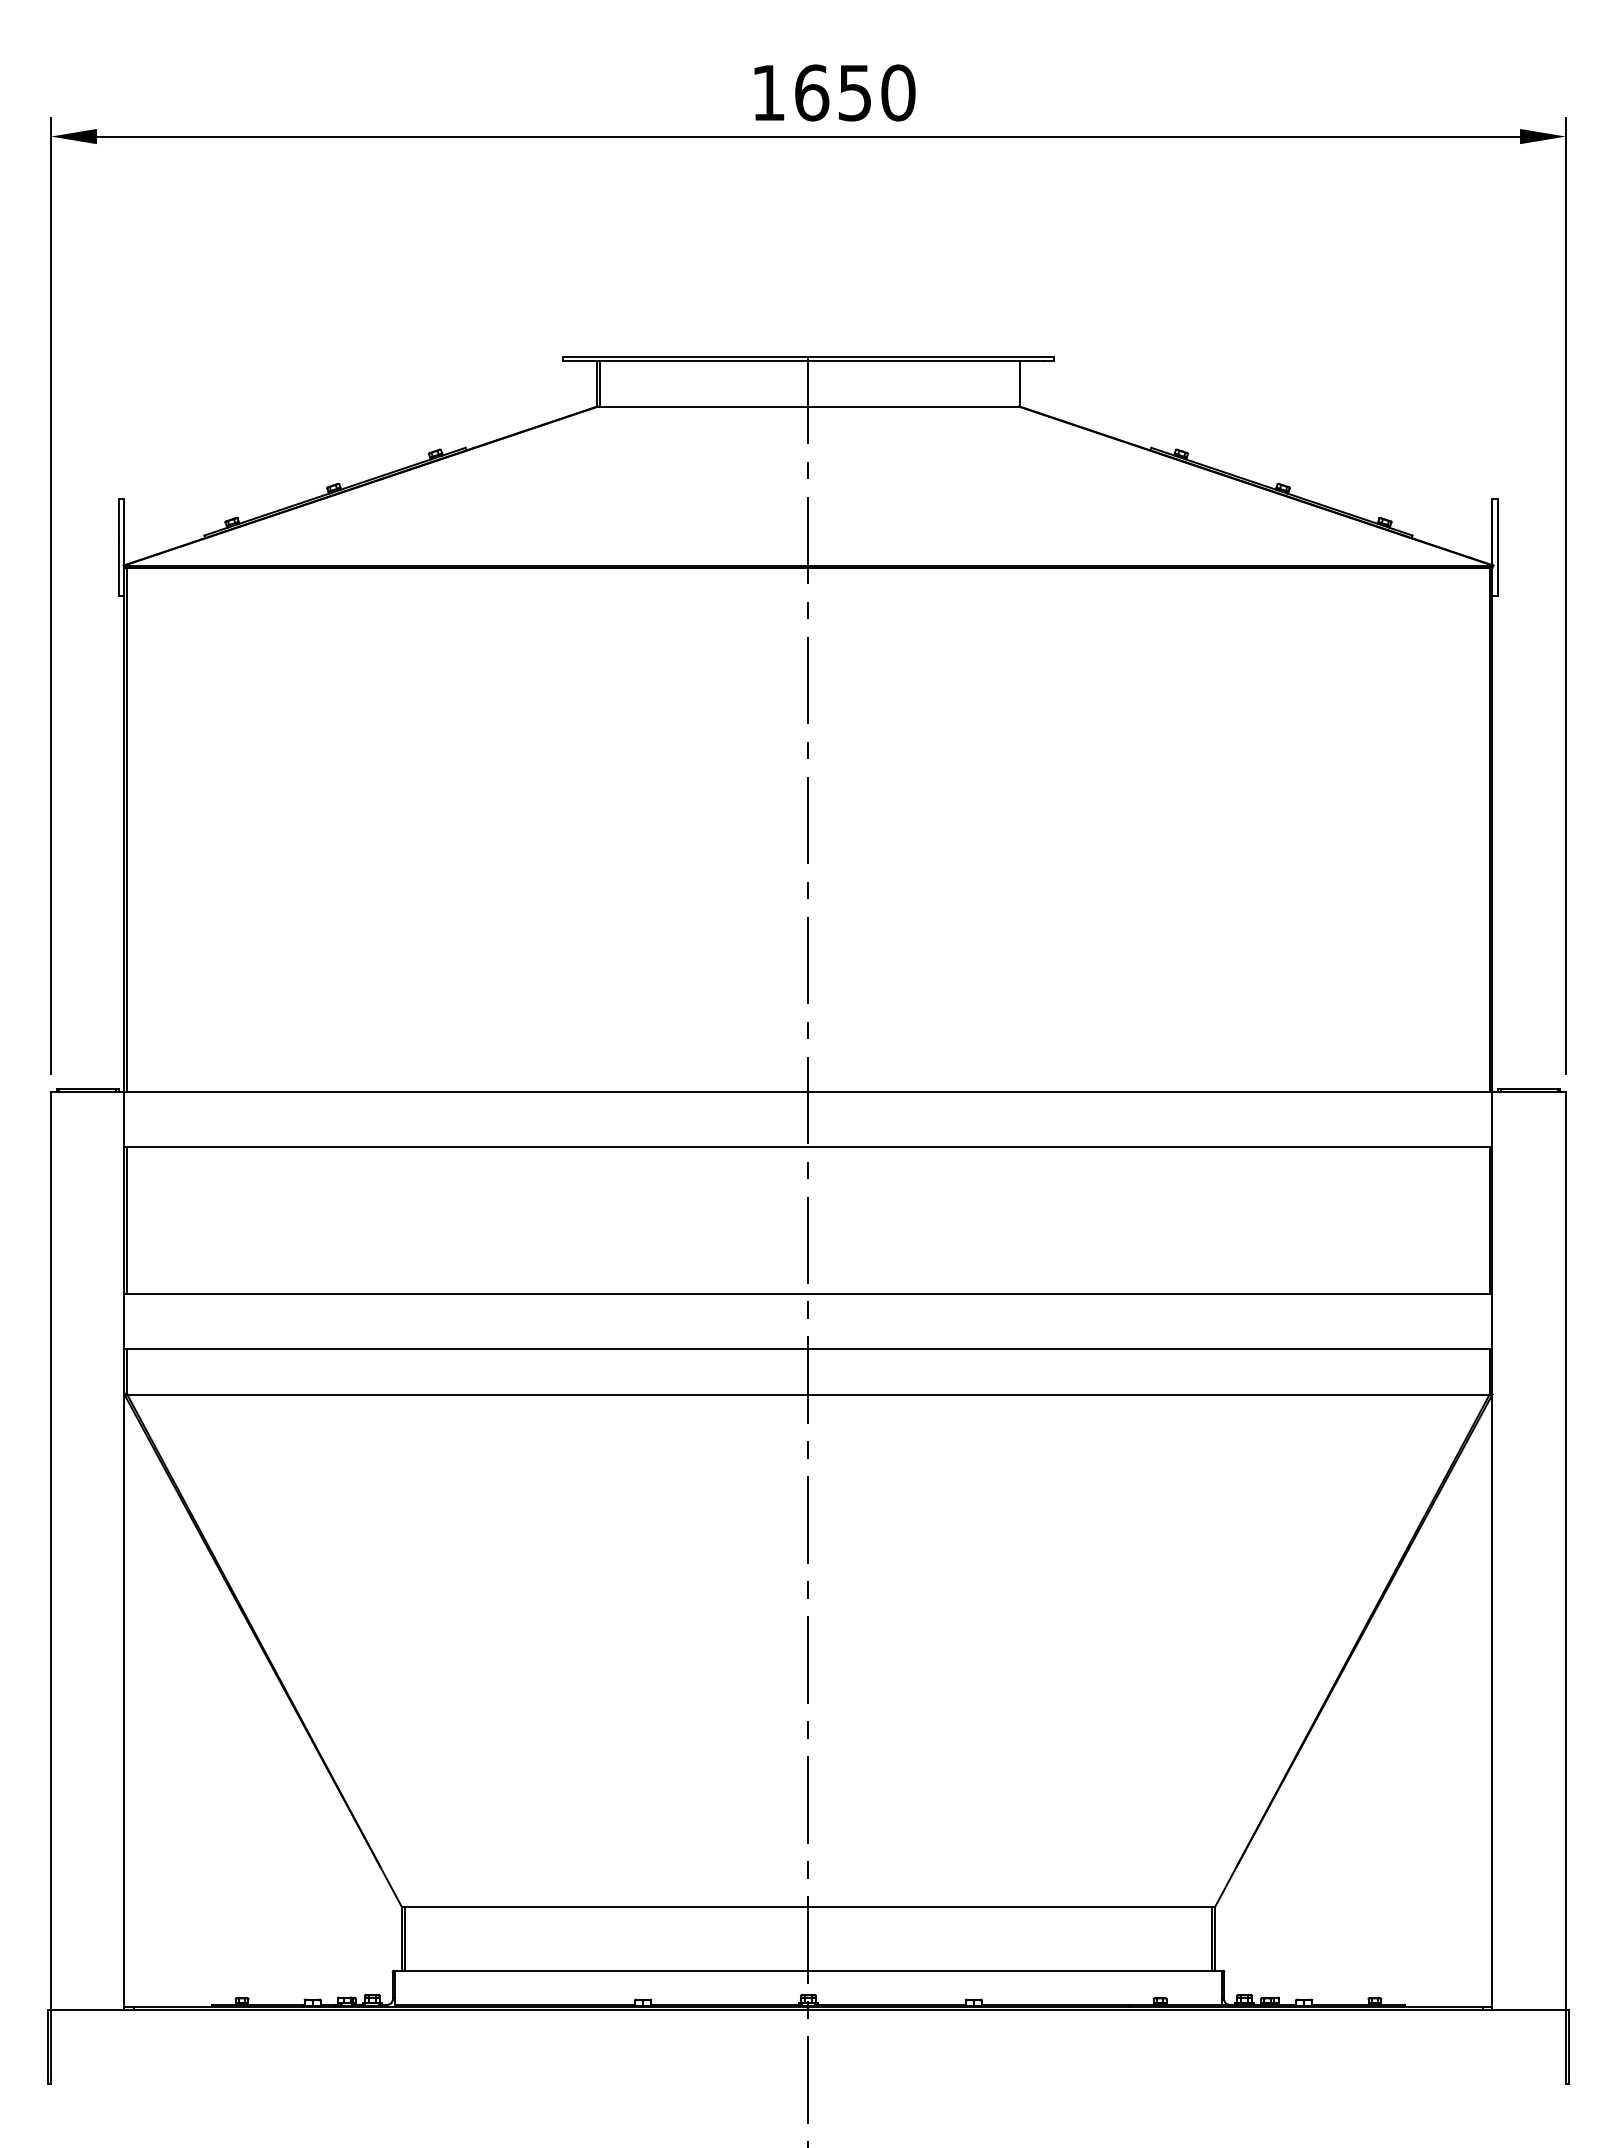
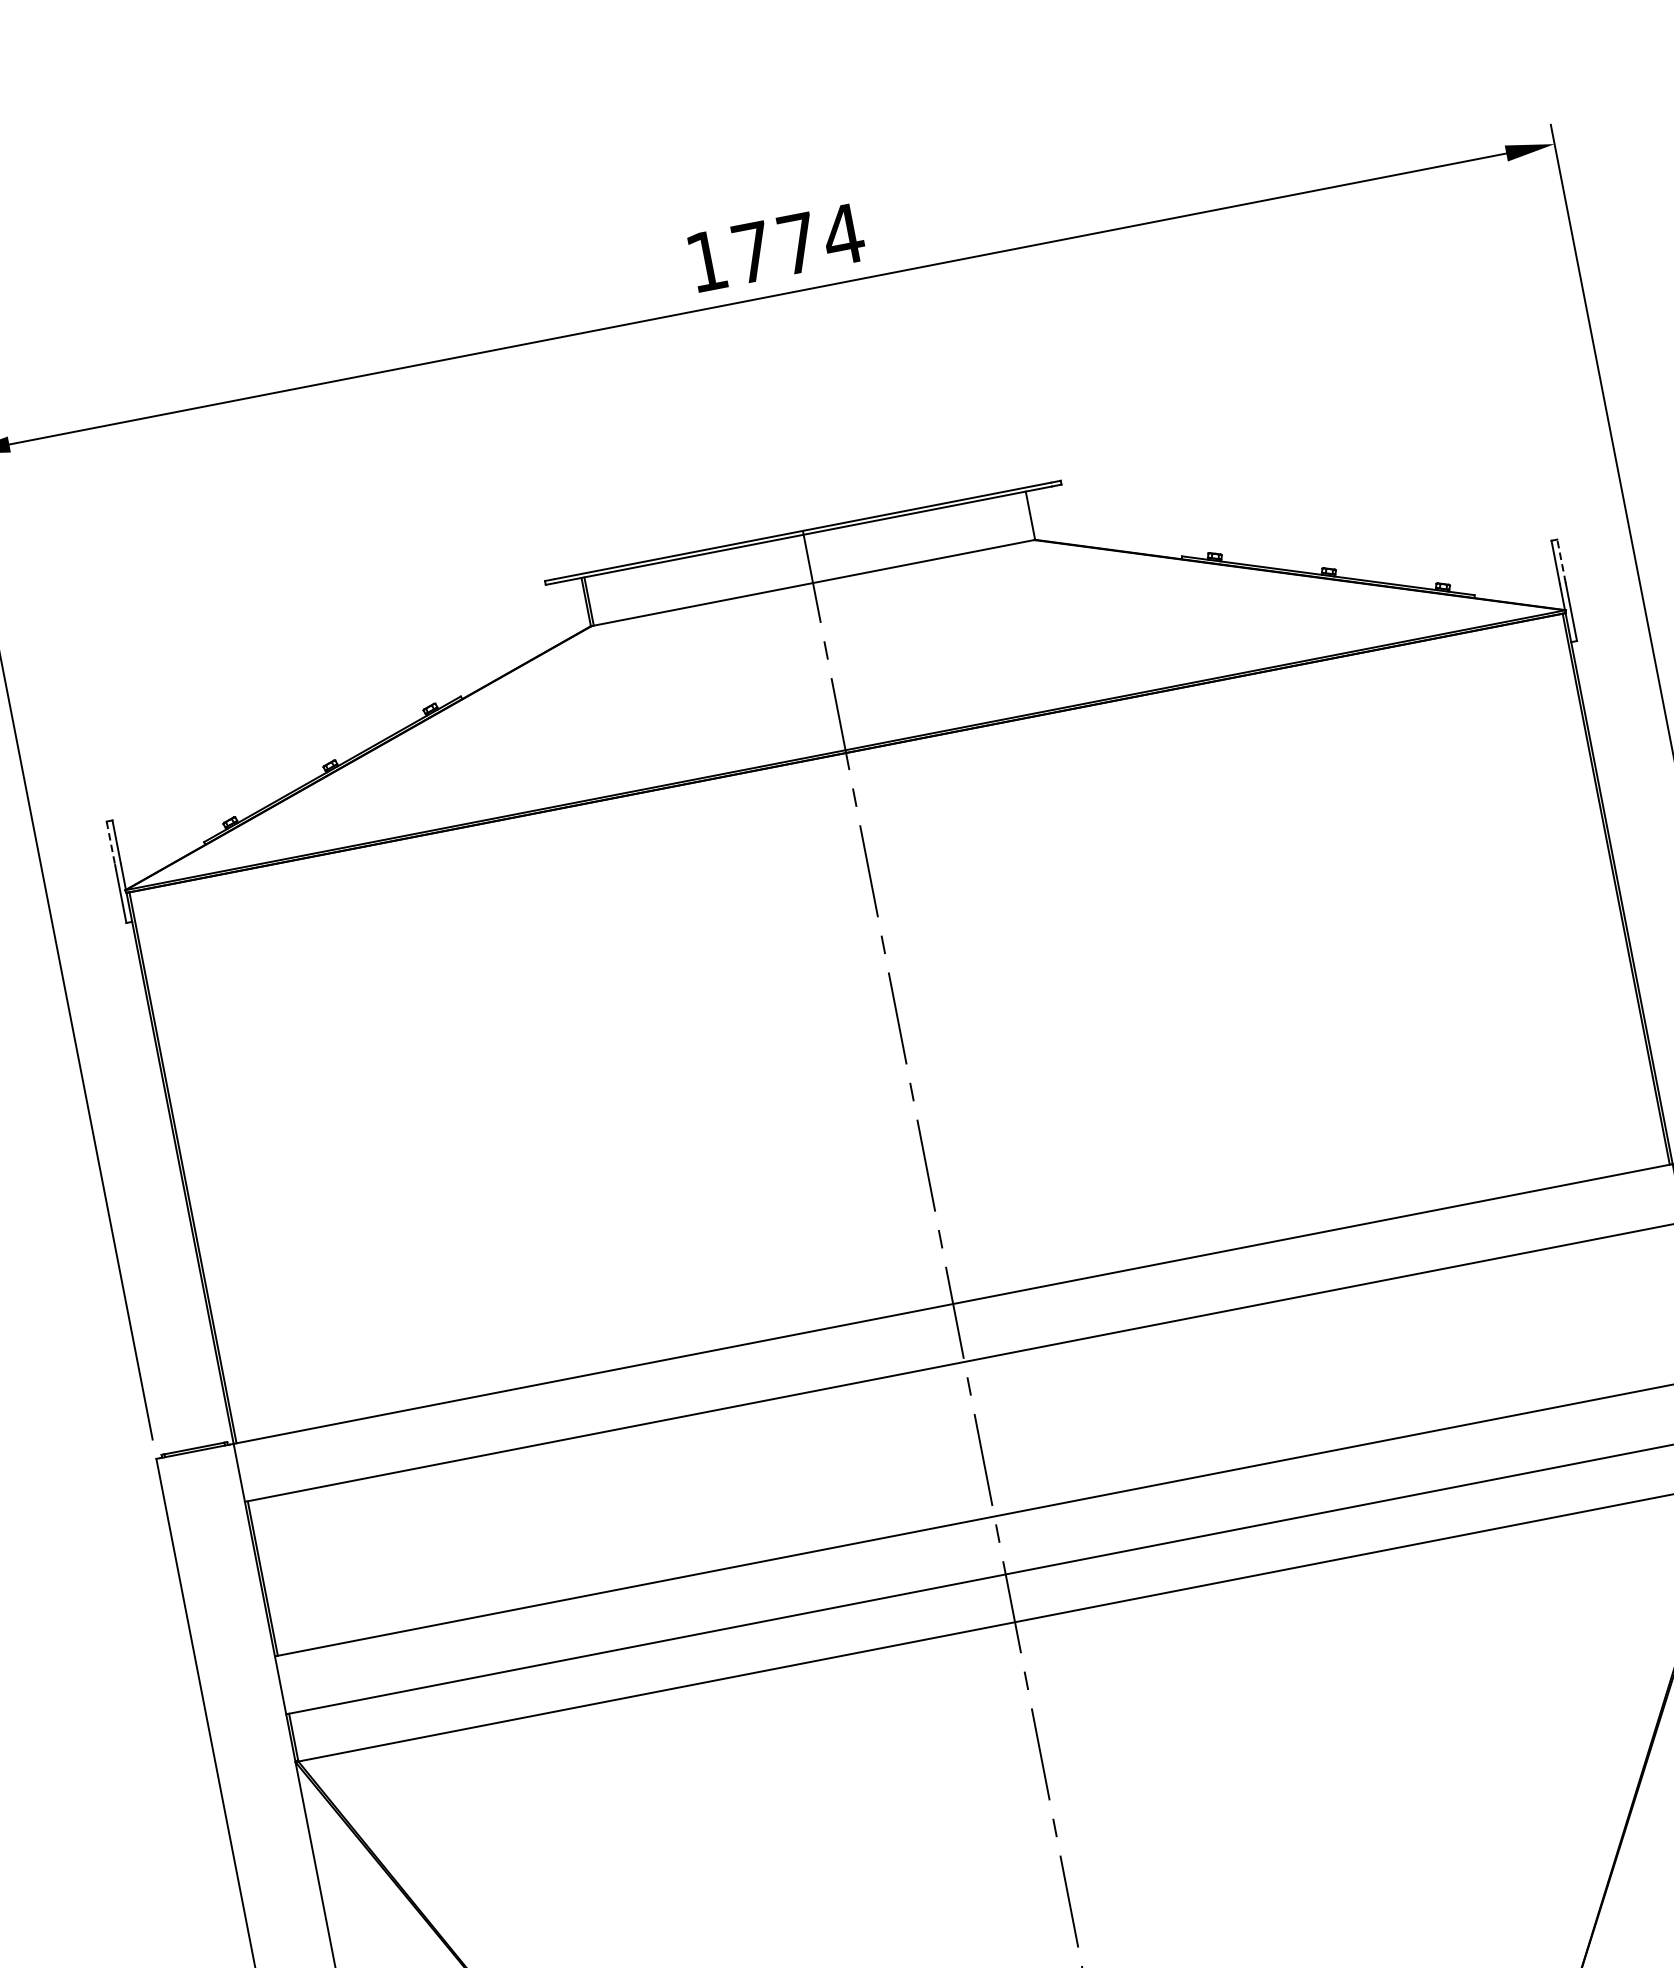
text: (855, 92) -> (798, 243), 1650 -> 1774
line: (118, 519) -> (110, 842), solid -> dashed
line: (1497, 519) -> (1560, 560), solid -> dashed

